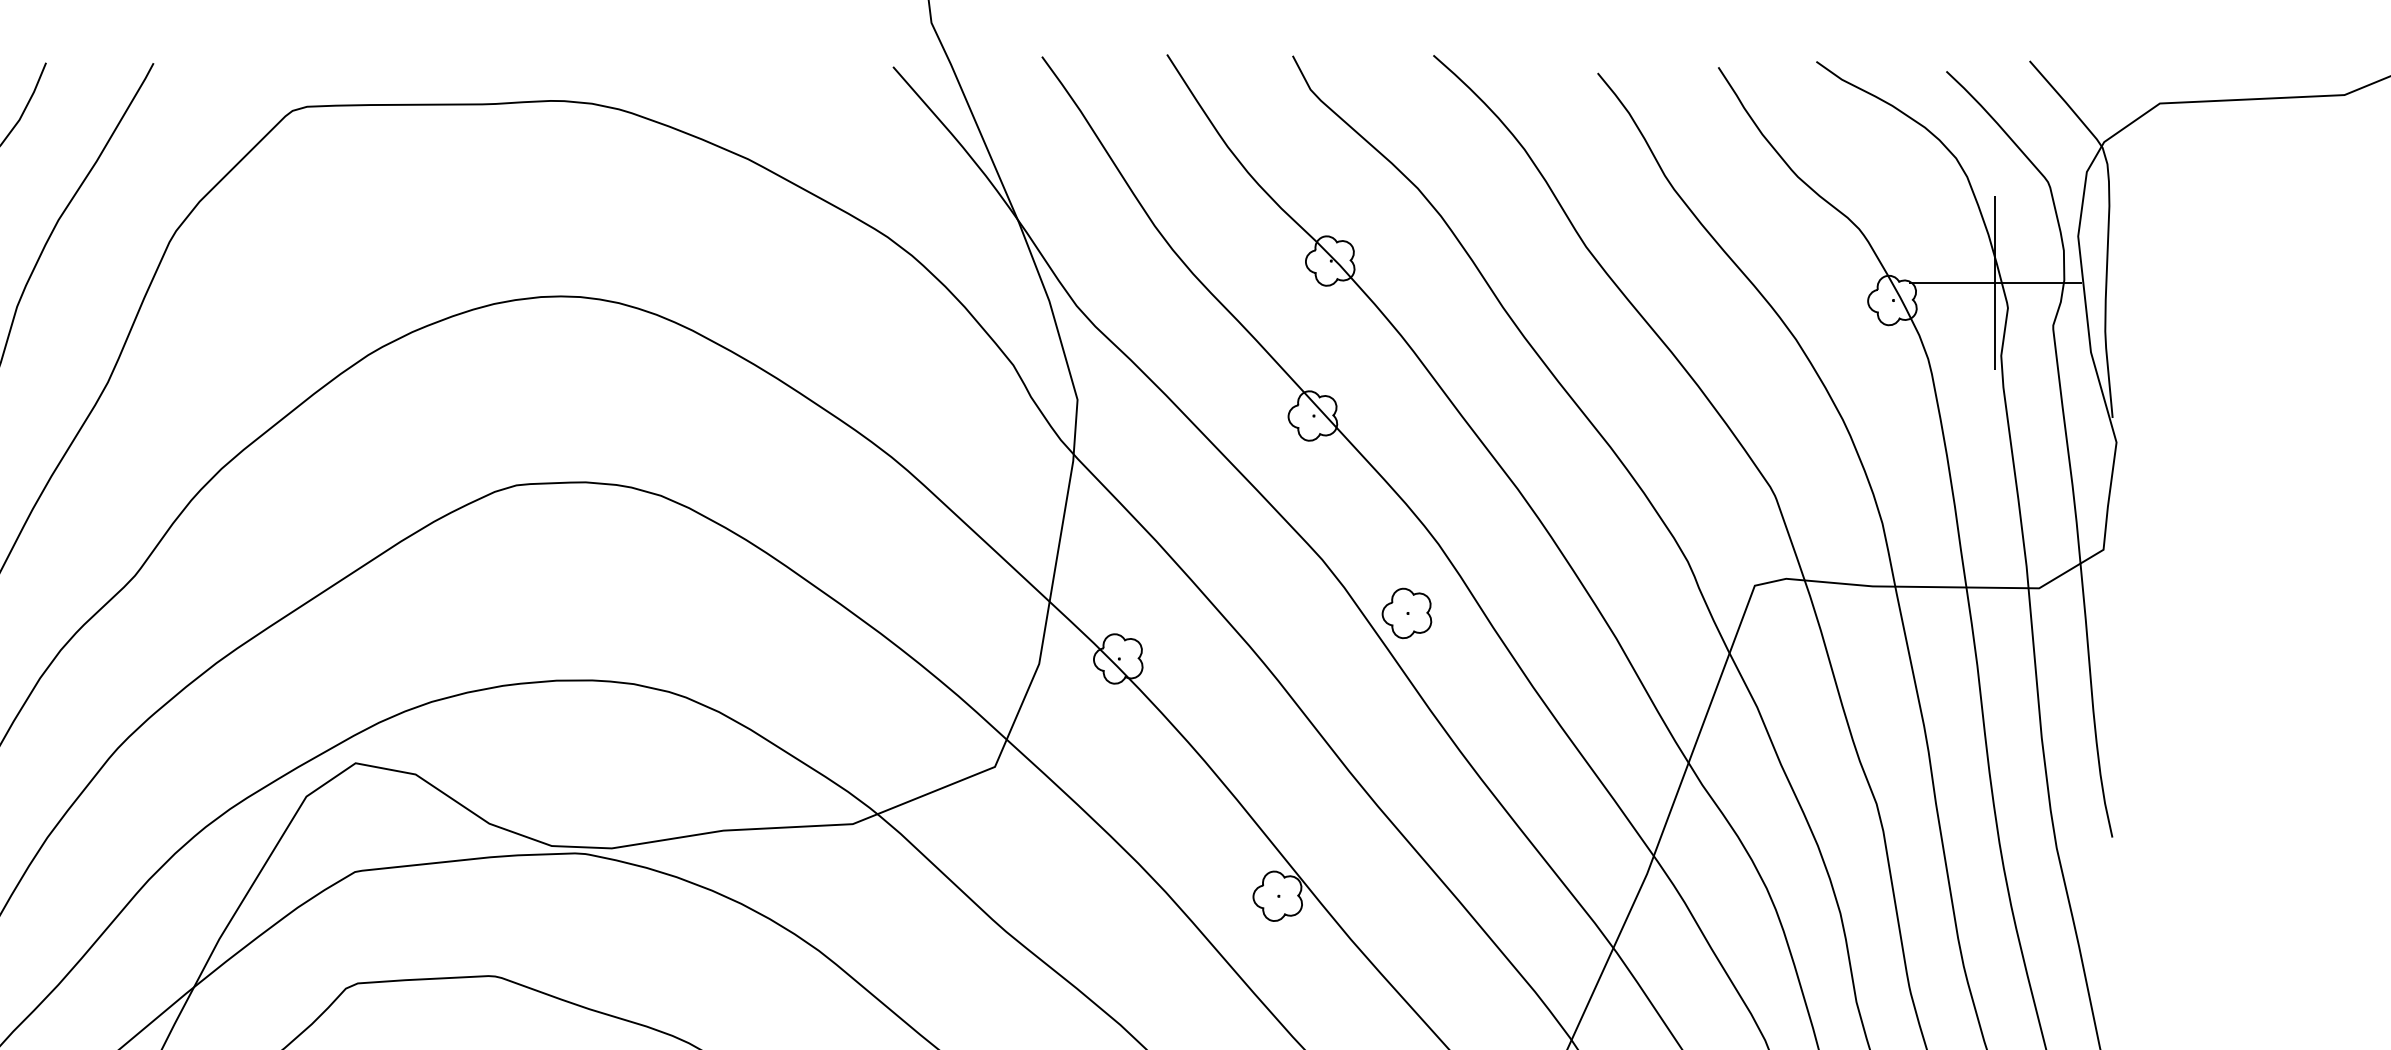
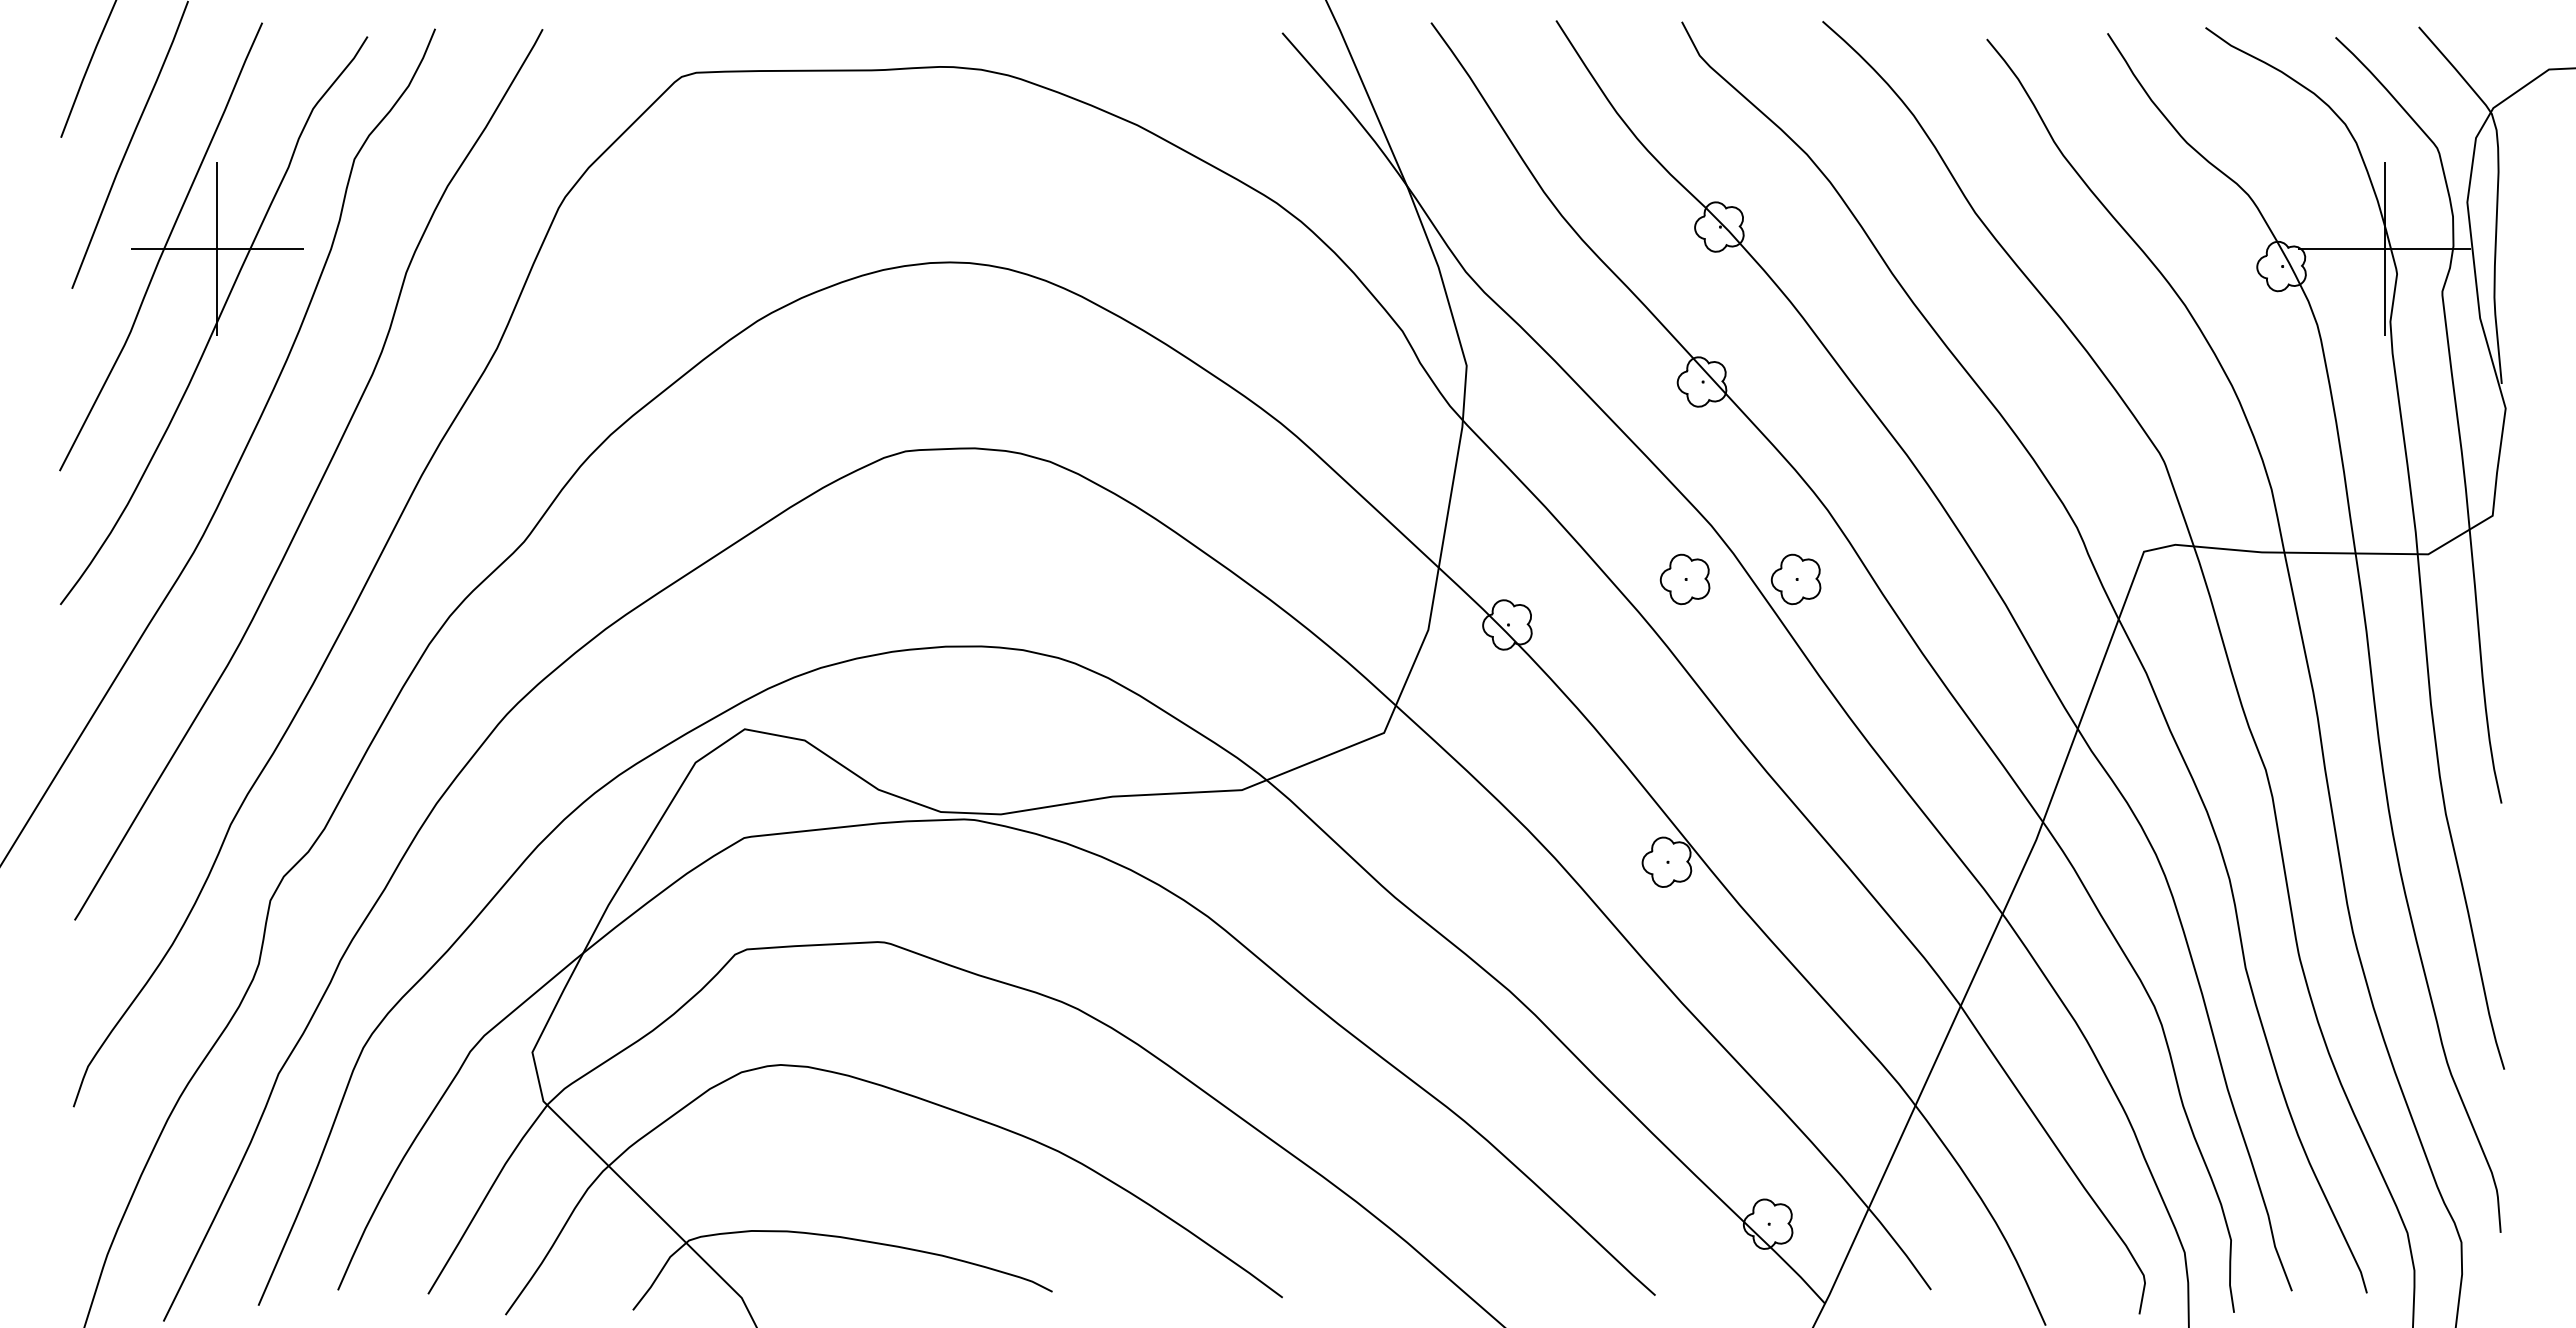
part: (1295, 613) -> (1684, 579), added

